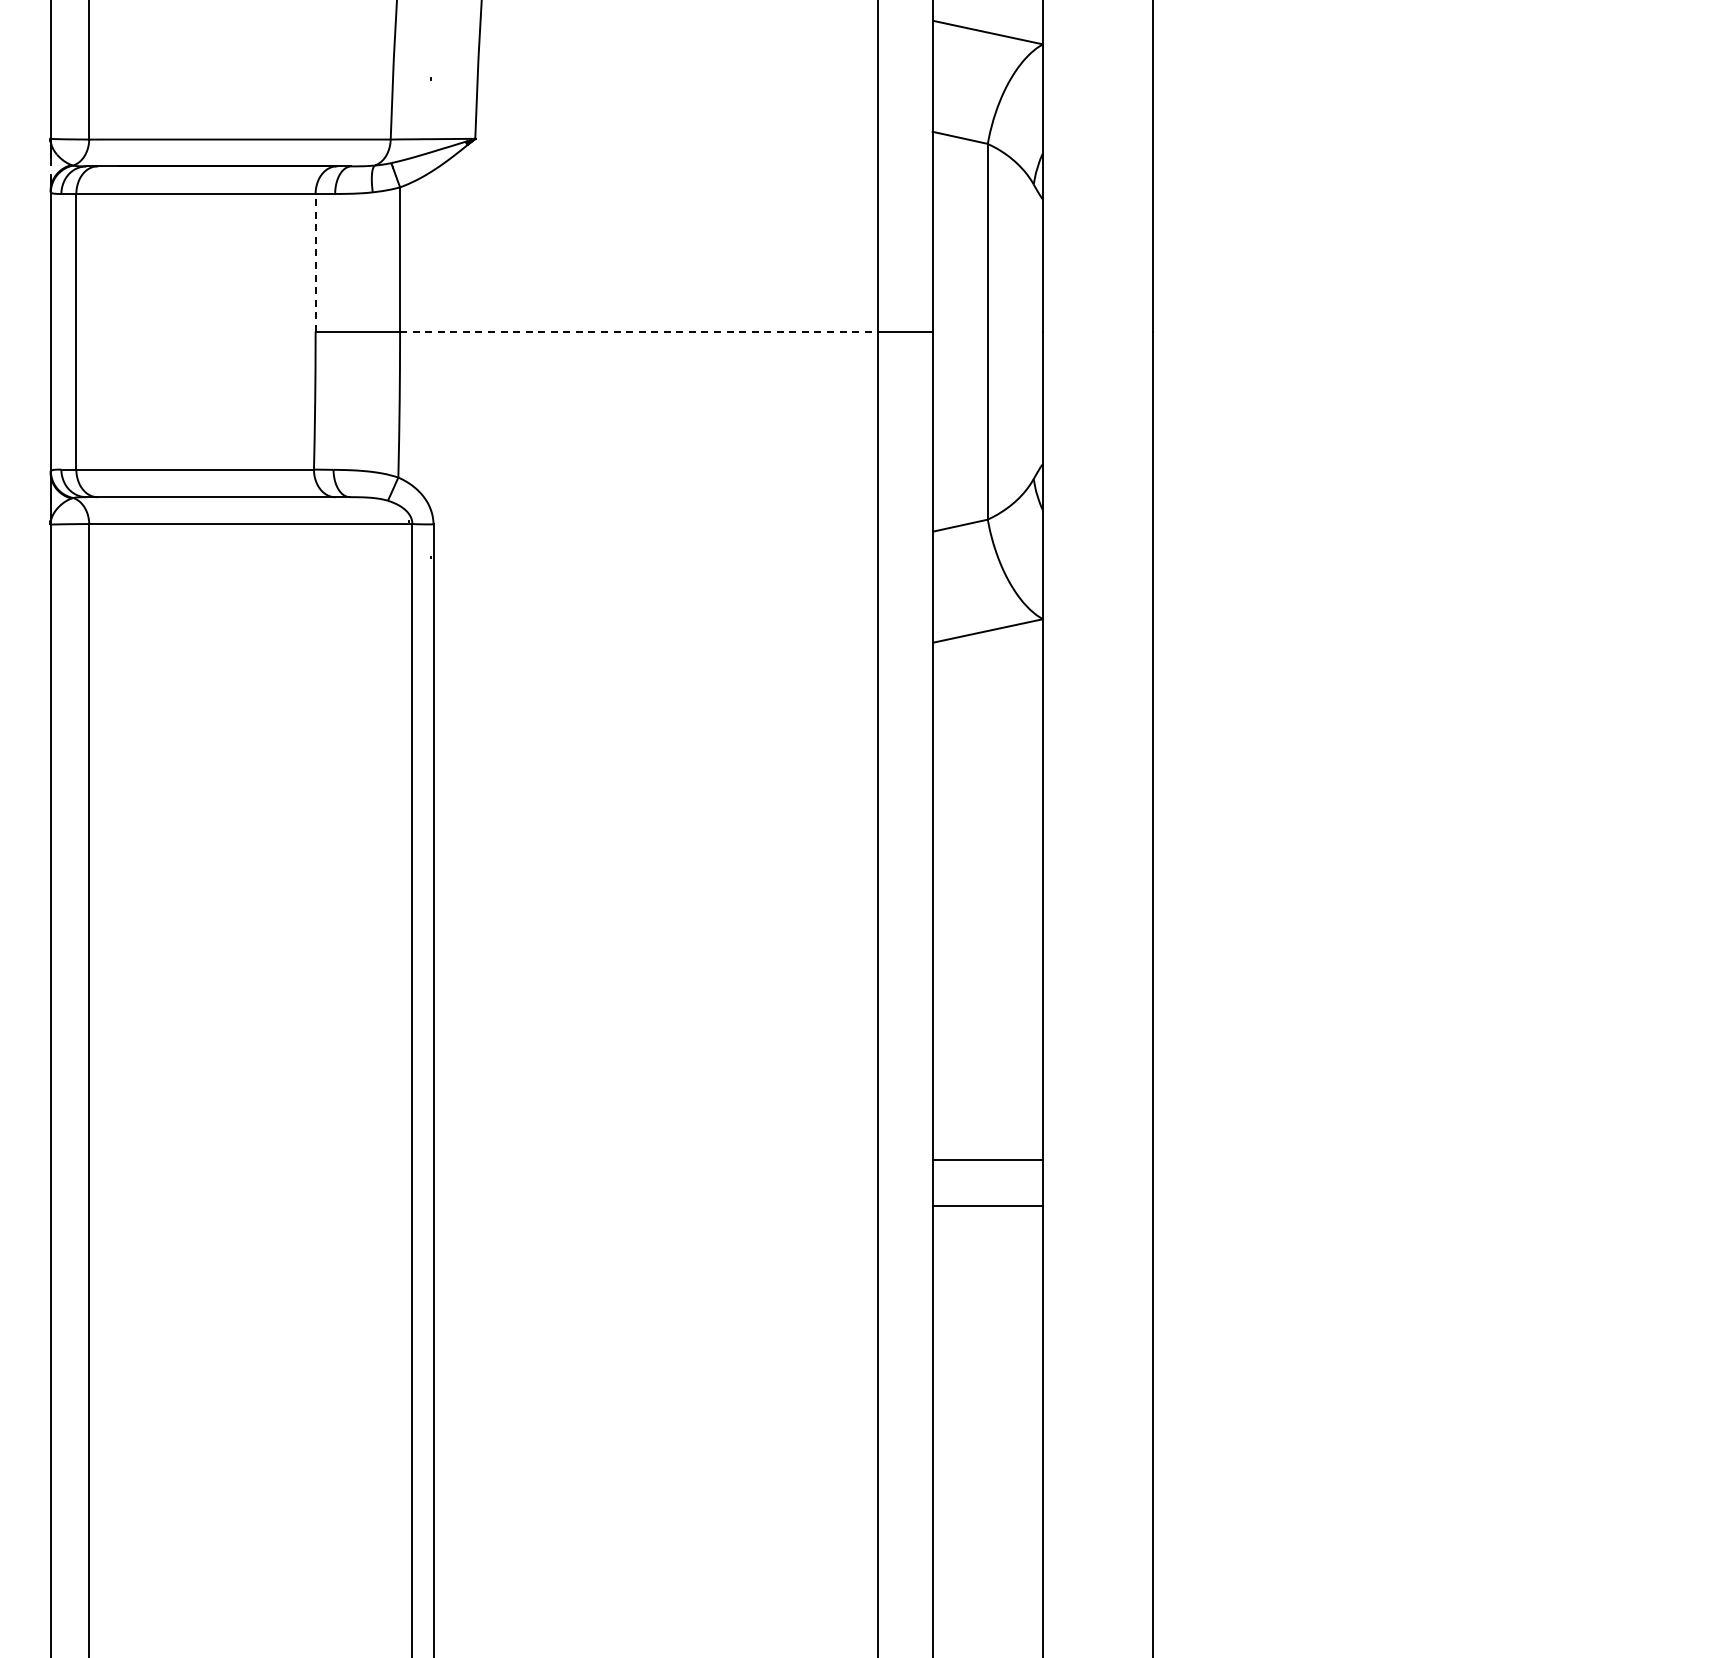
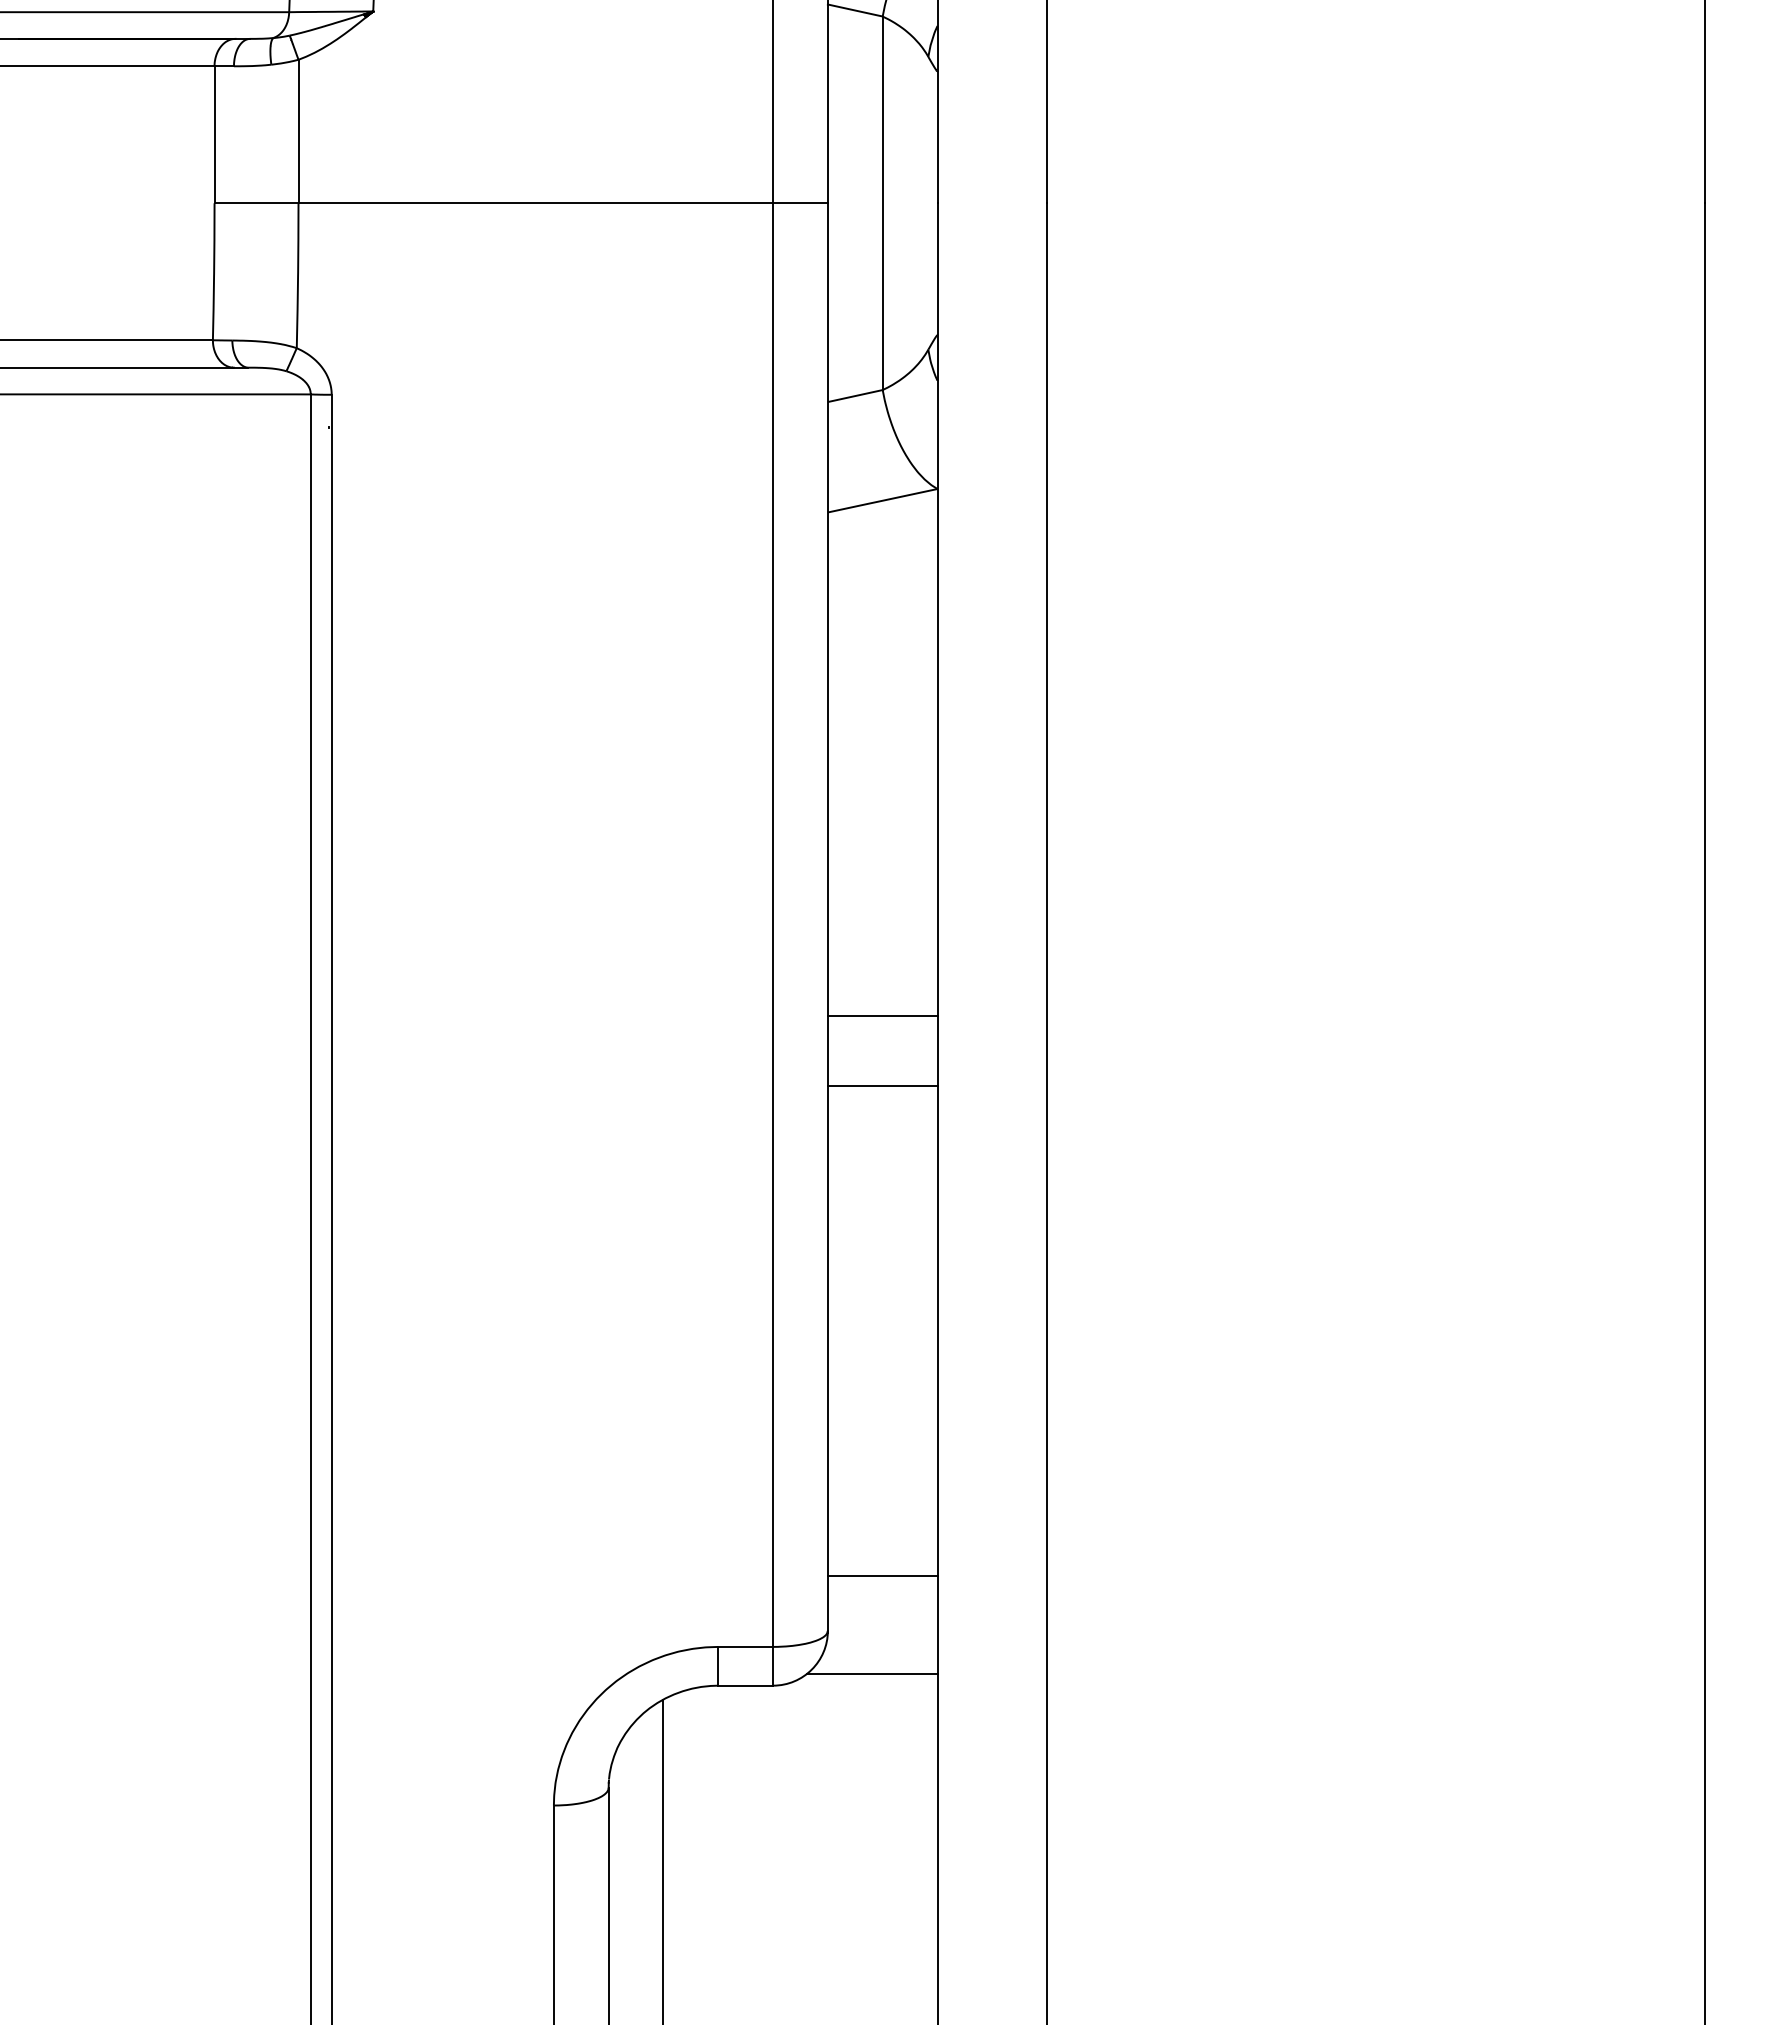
line: (315, 262) -> (214, 134), dashed -> solid
line: (639, 331) -> (536, 203), dashed -> solid
line: (987, 1159) -> (882, 1086), moved
line: (987, 1206) -> (882, 1015), moved

